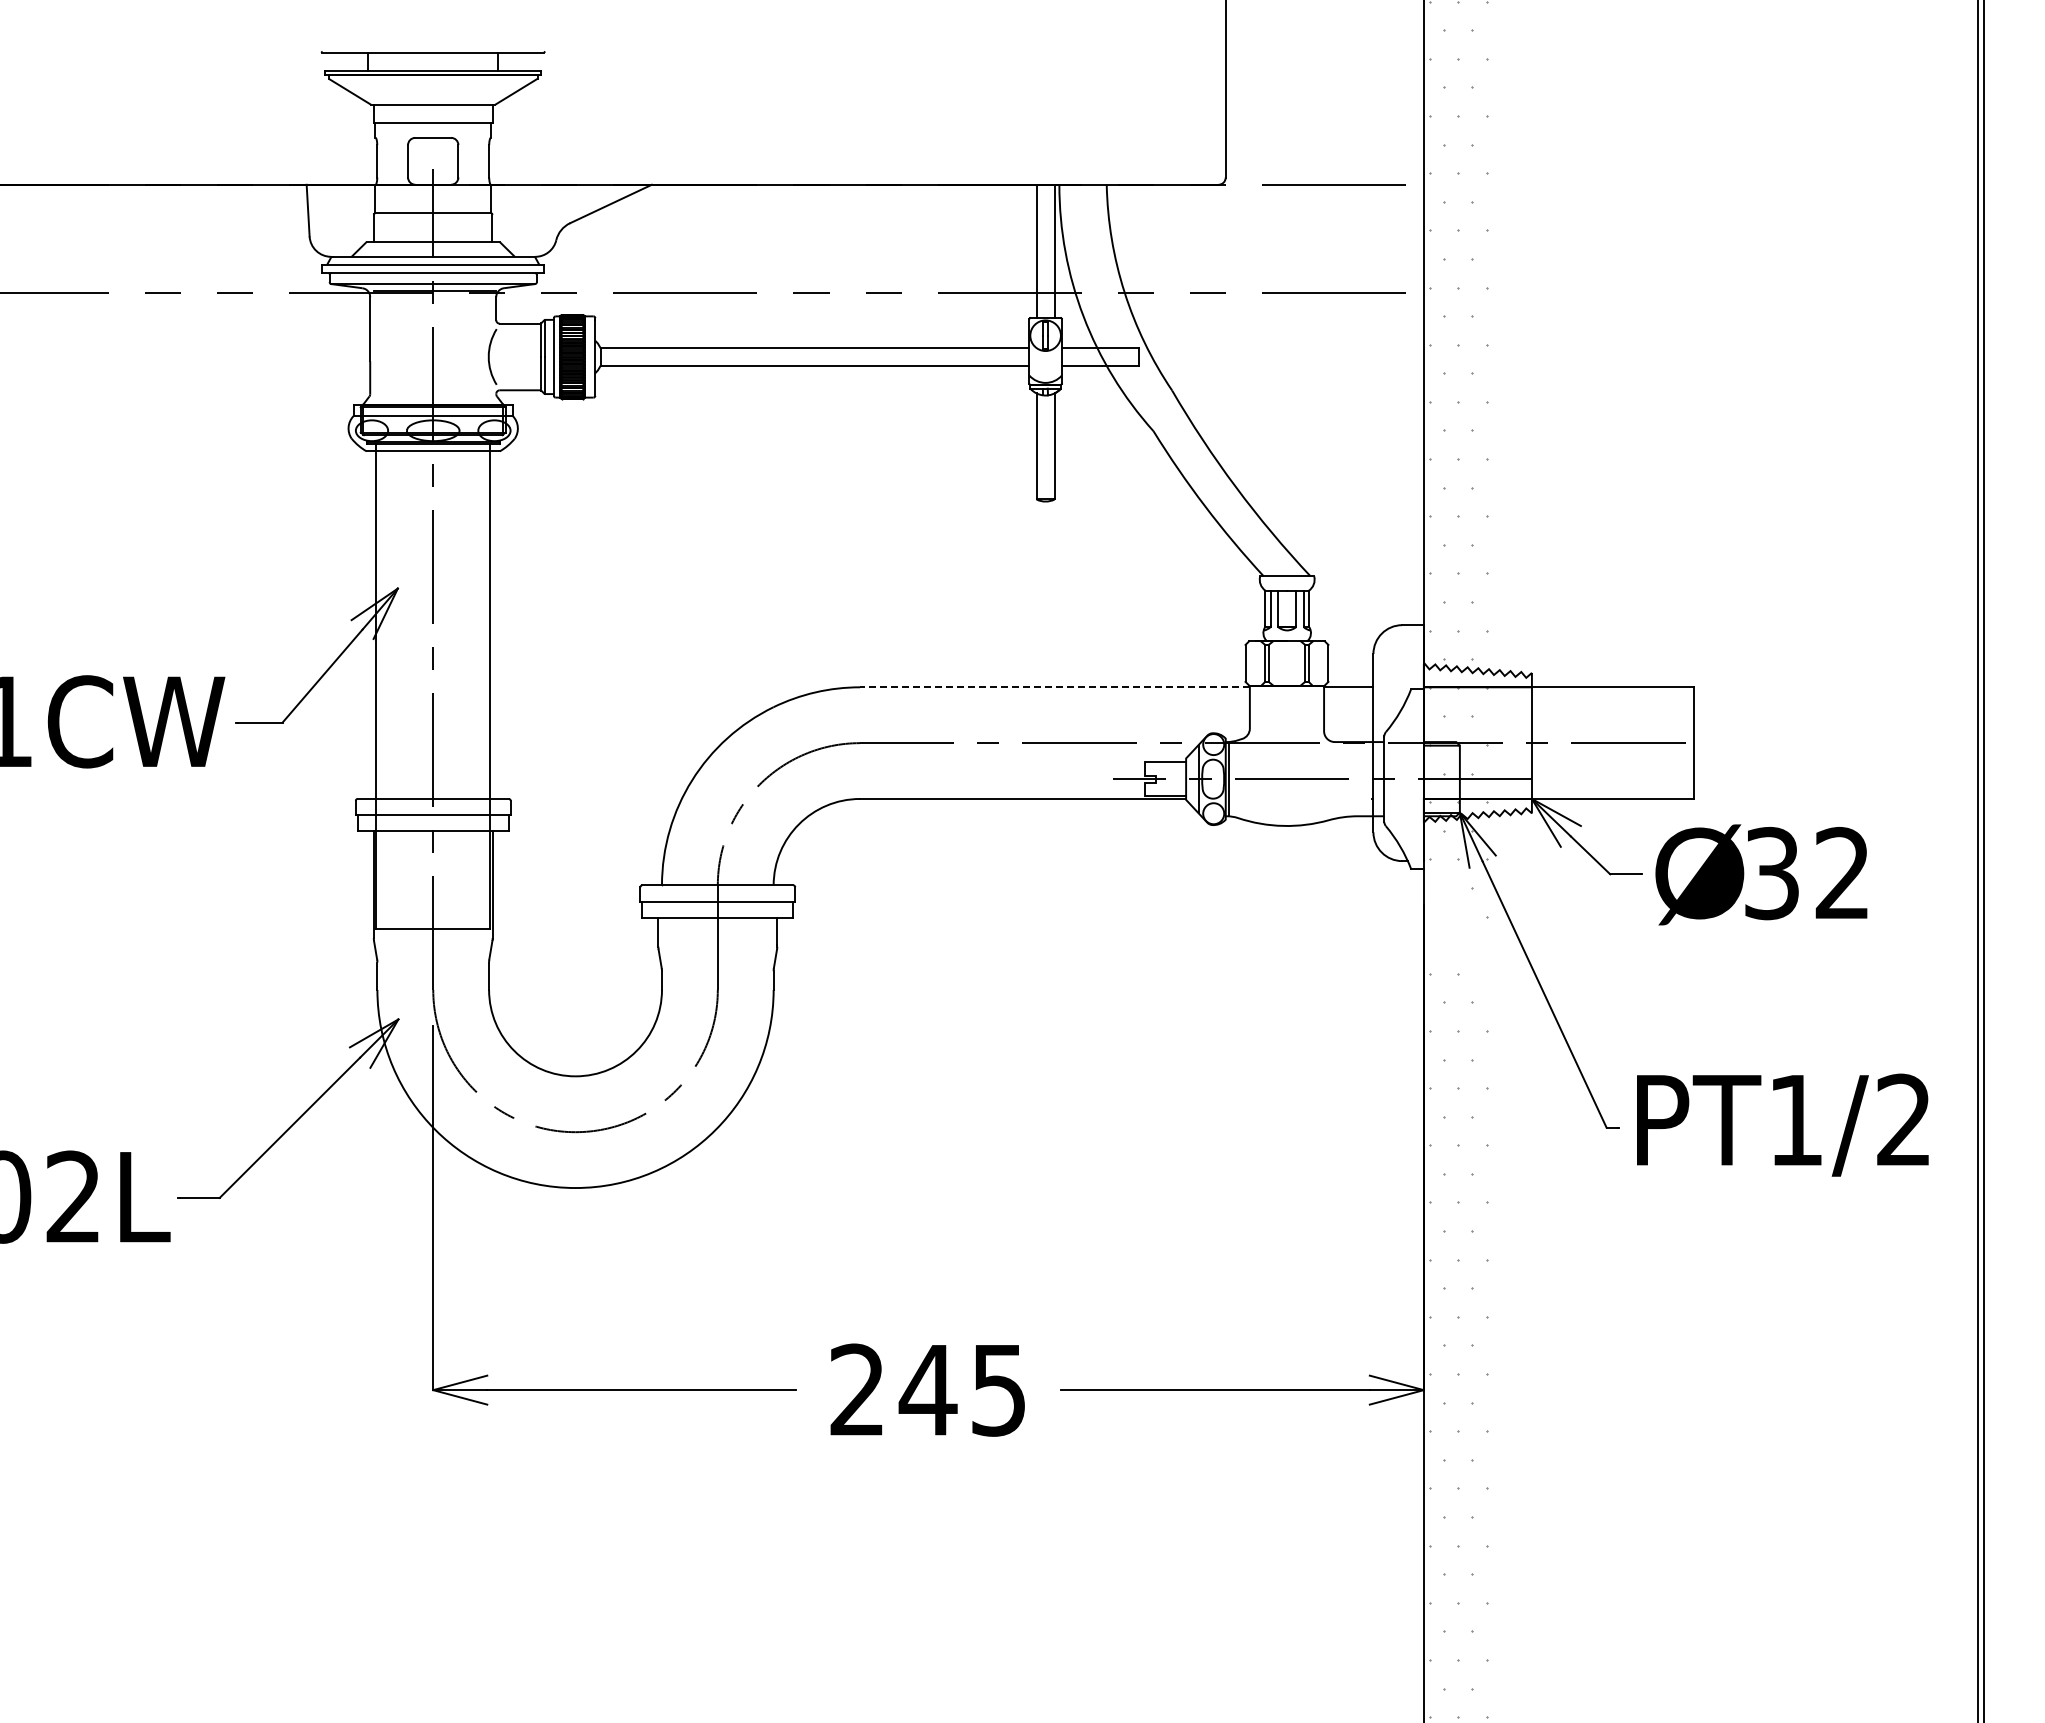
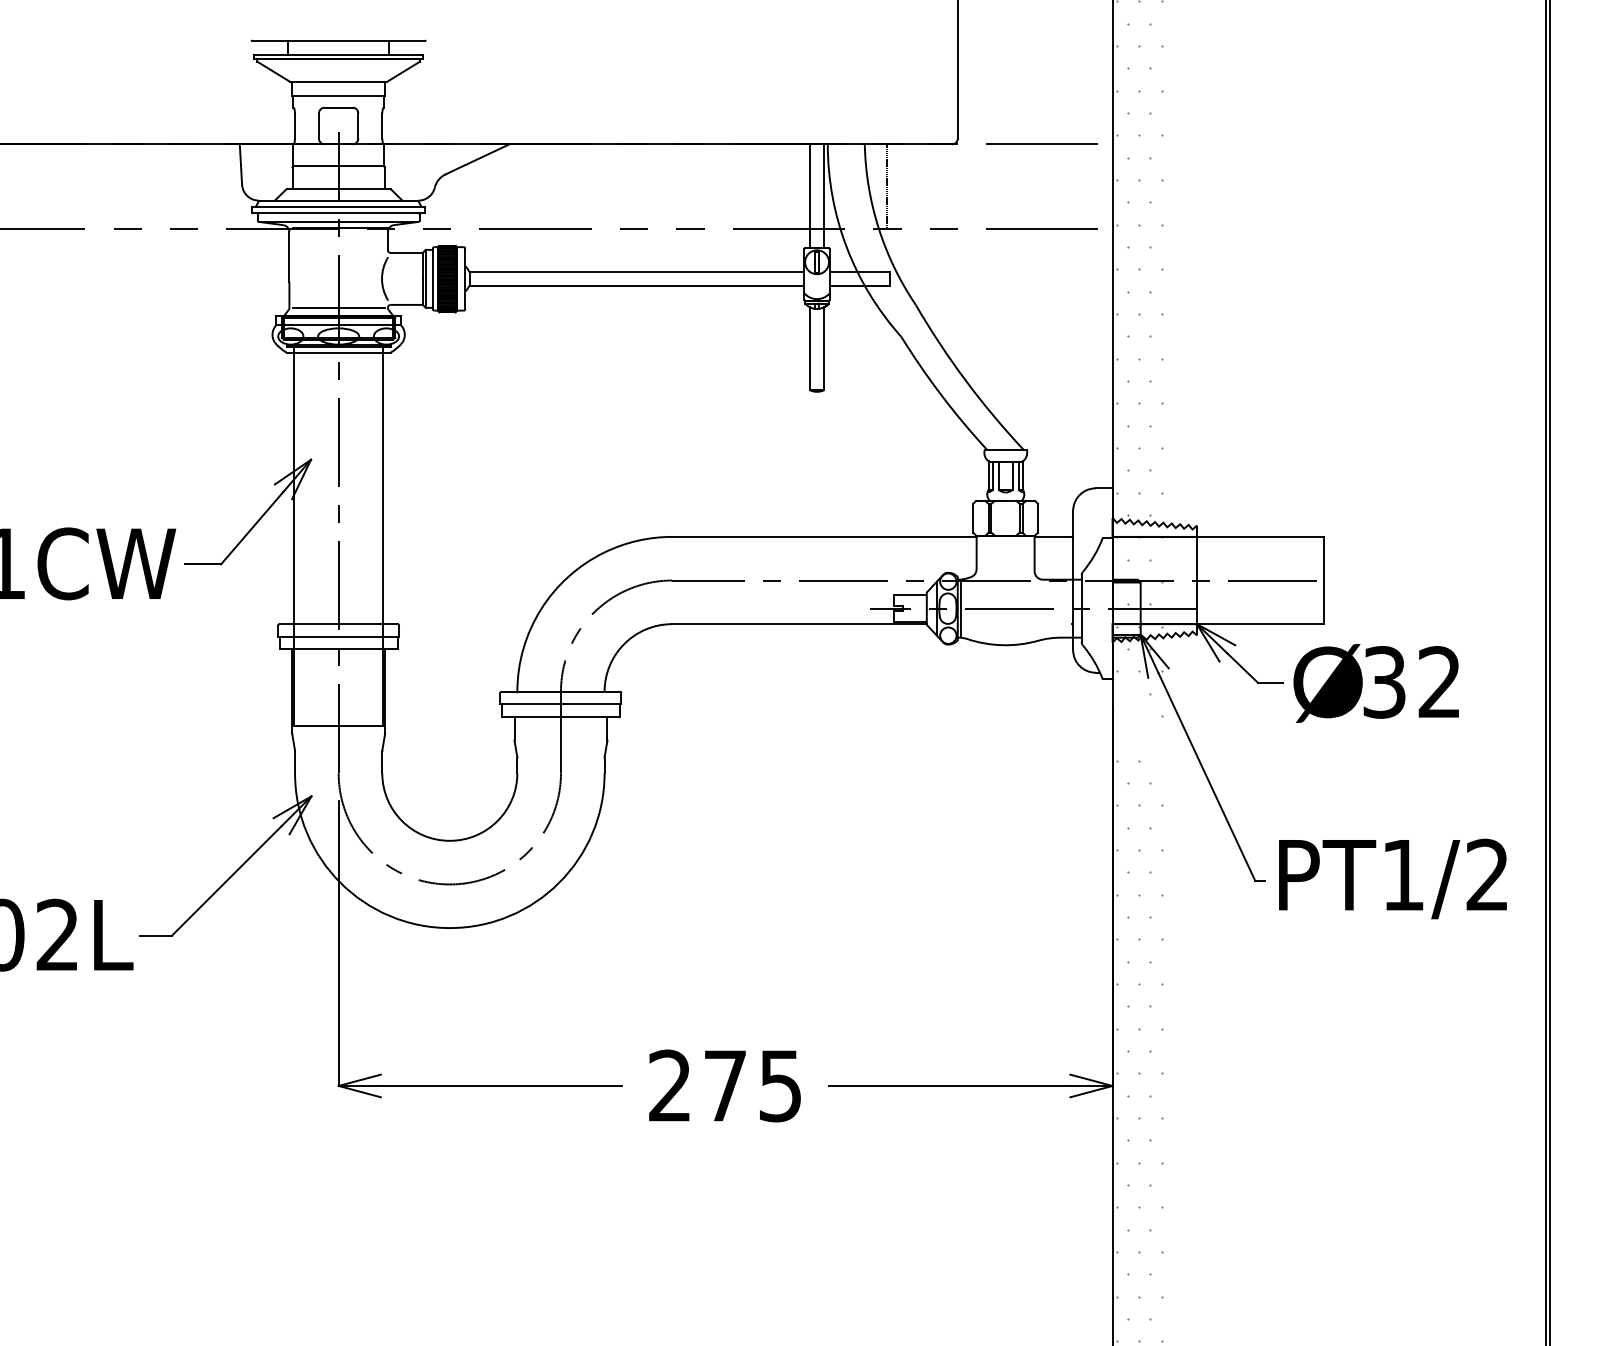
line: (1135, 238) -> (887, 186), added
line: (433, 394) -> (338, 308), added
line: (1055, 687) -> (824, 537), dashed -> solid
text: (927, 1390) -> (724, 1086), 245 -> 275

